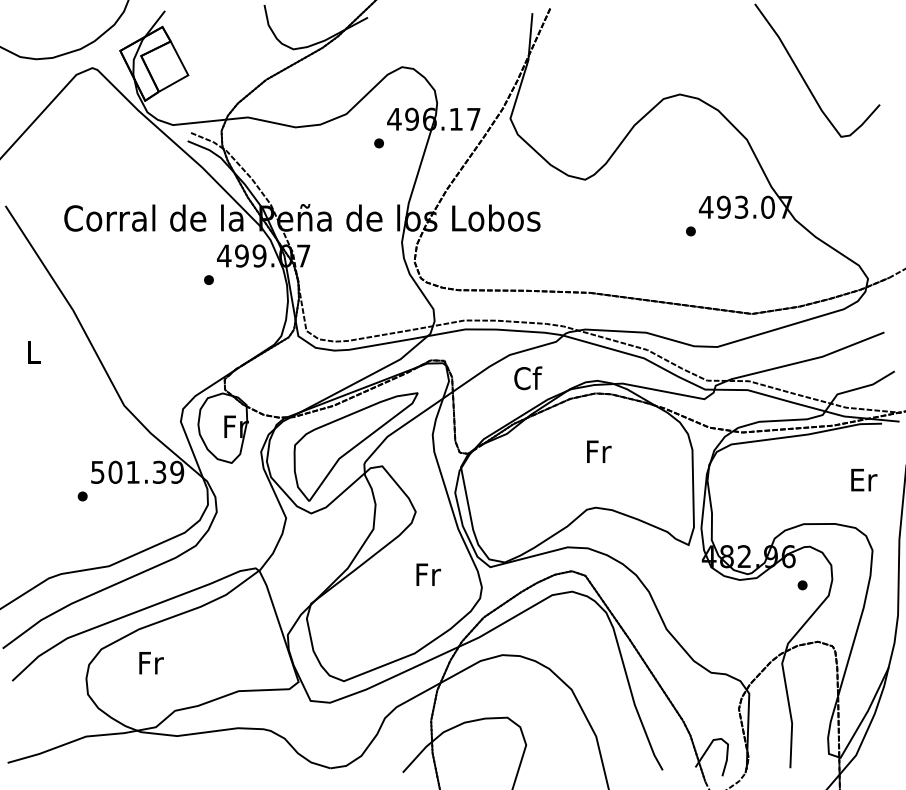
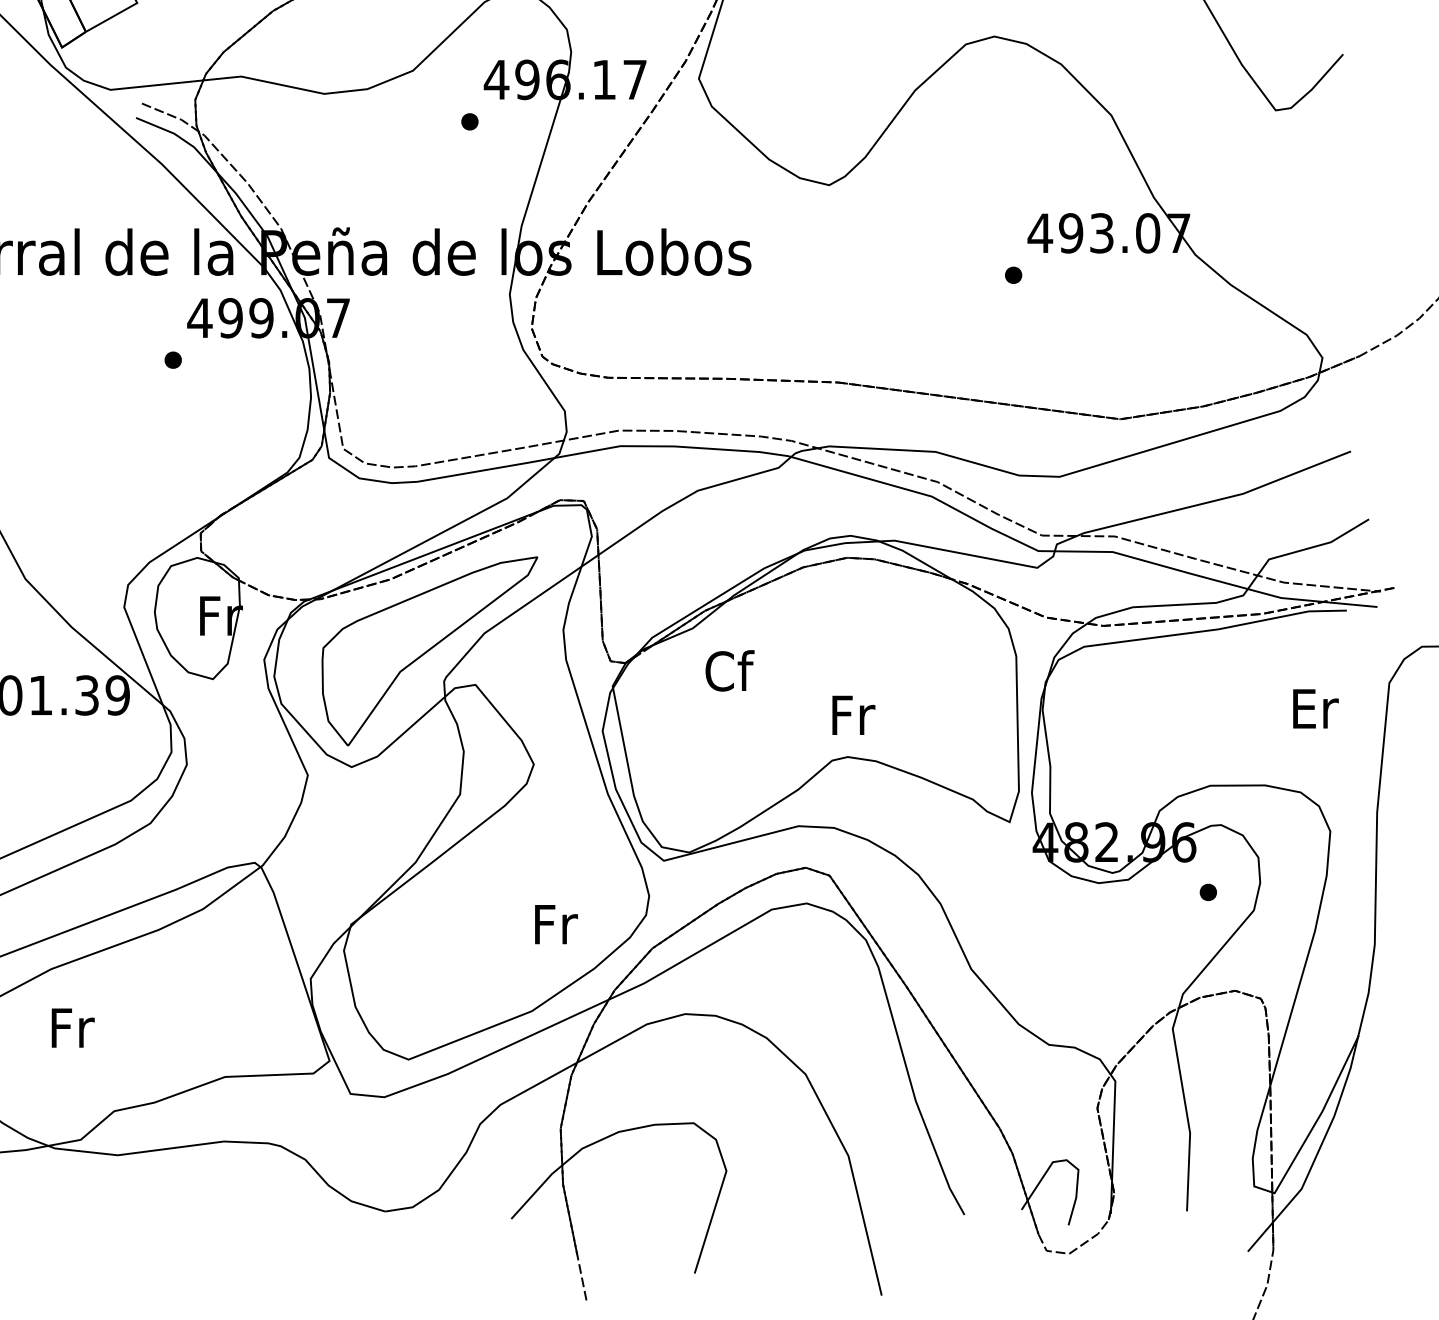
text: (528, 378) -> (730, 671), moved
text: (599, 451) -> (854, 714), moved
text: (428, 574) -> (556, 924), moved

